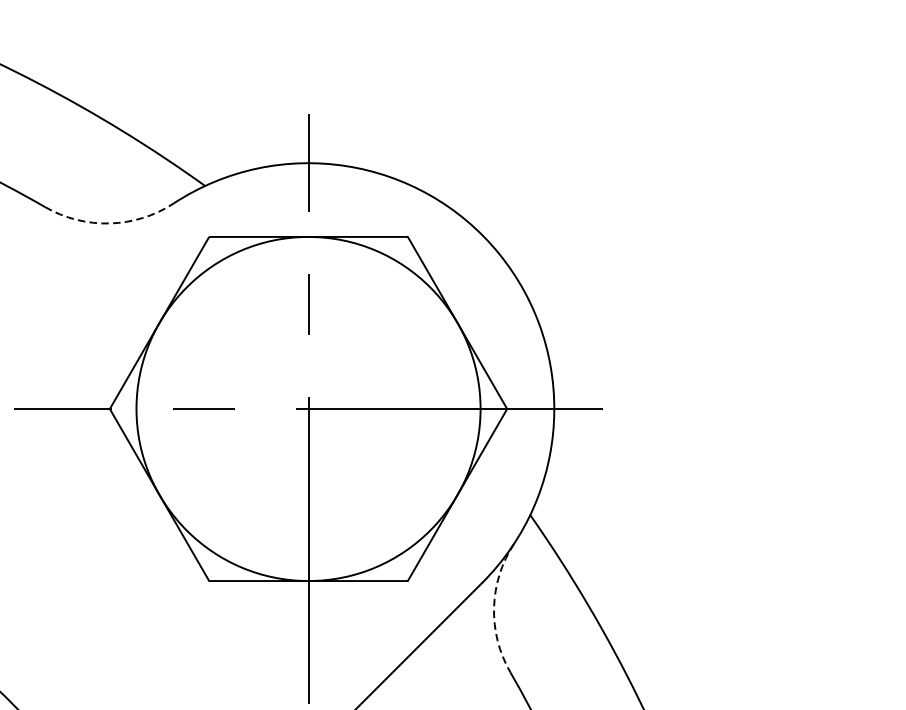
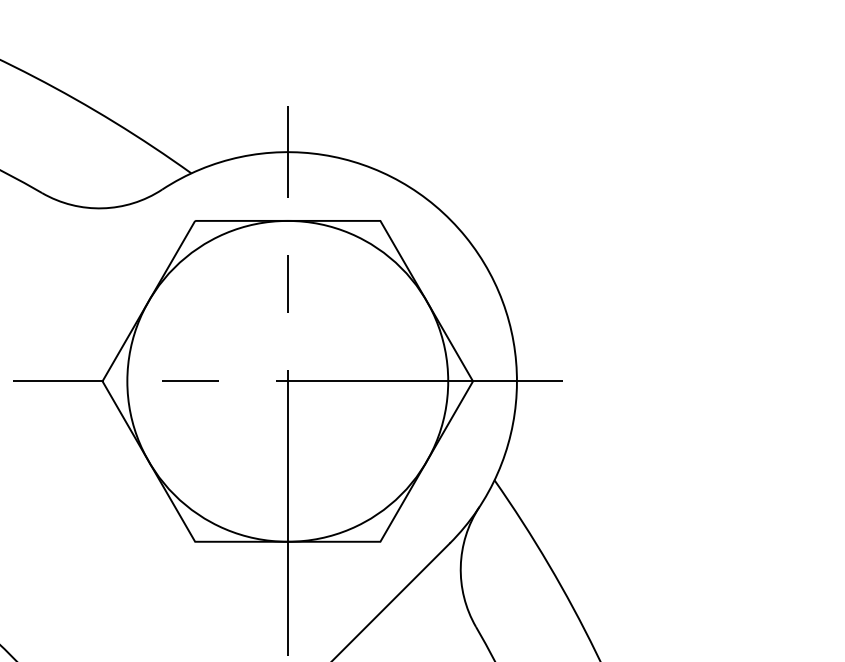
arc: (109, 223) -> (102, 208), dashed -> solid
arc: (493, 607) -> (460, 566), dashed -> solid

